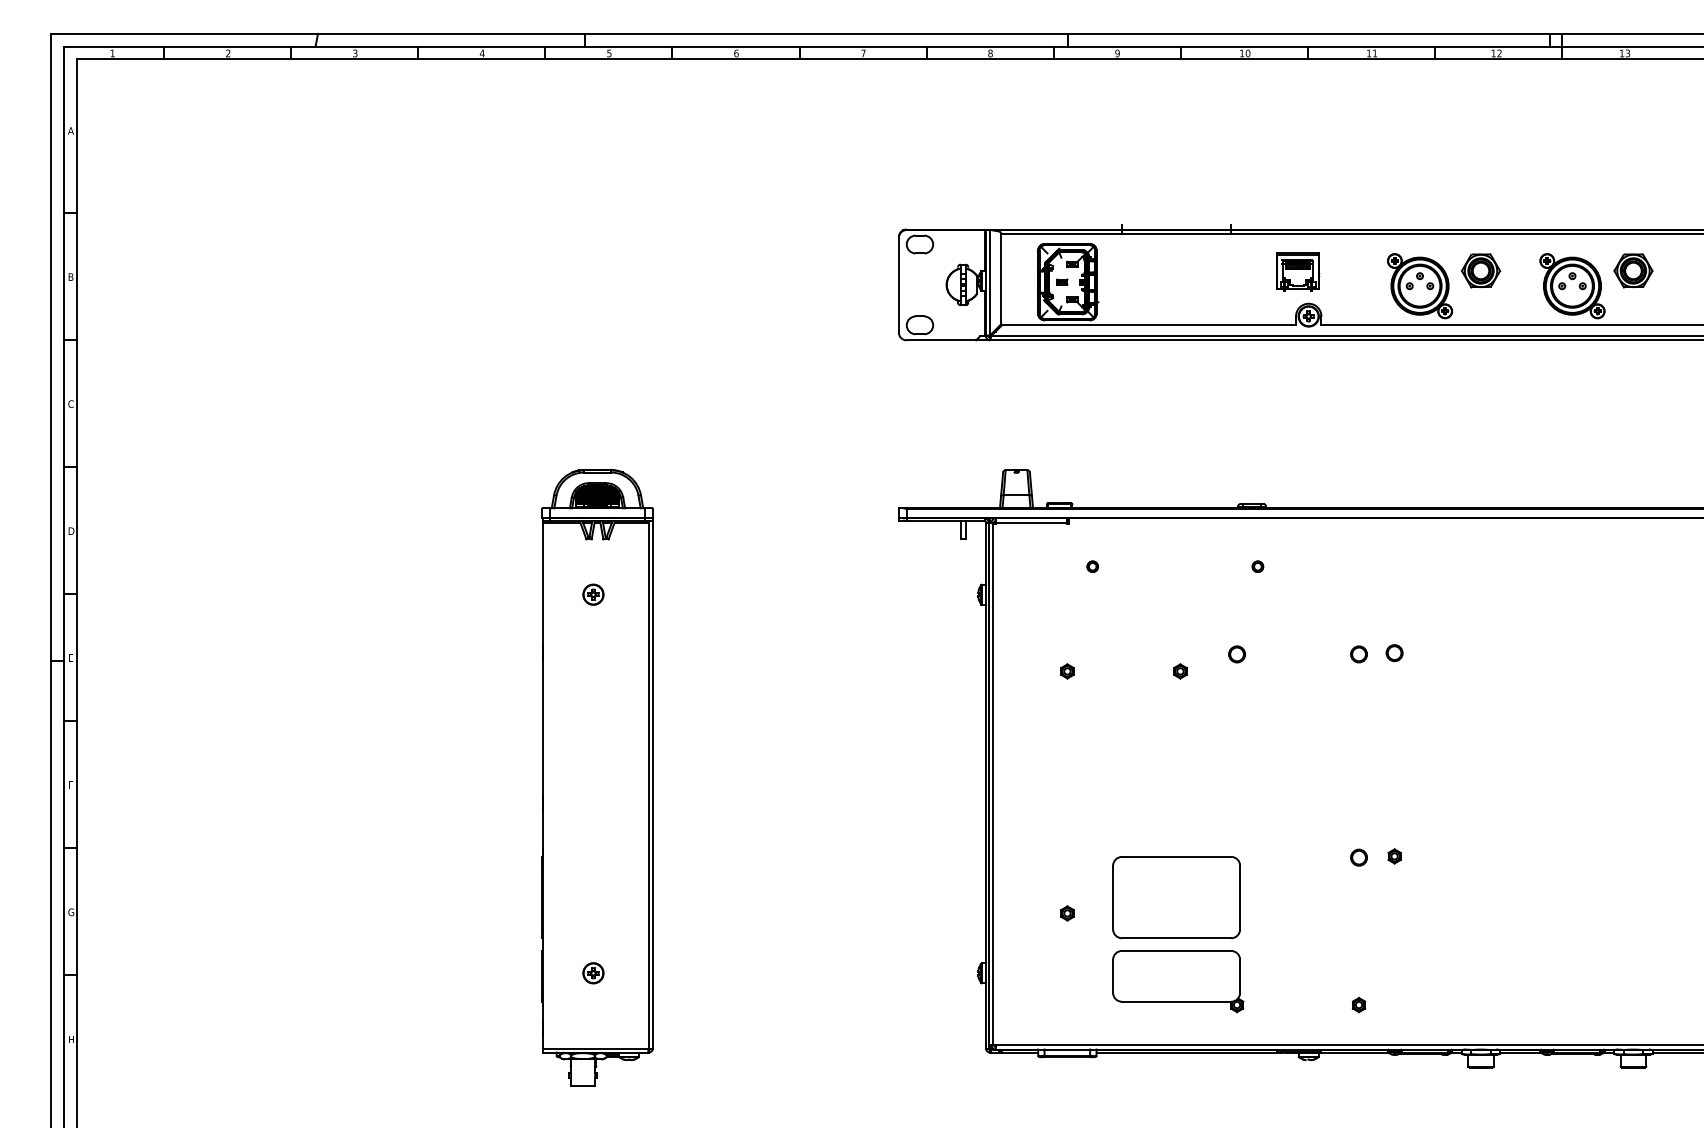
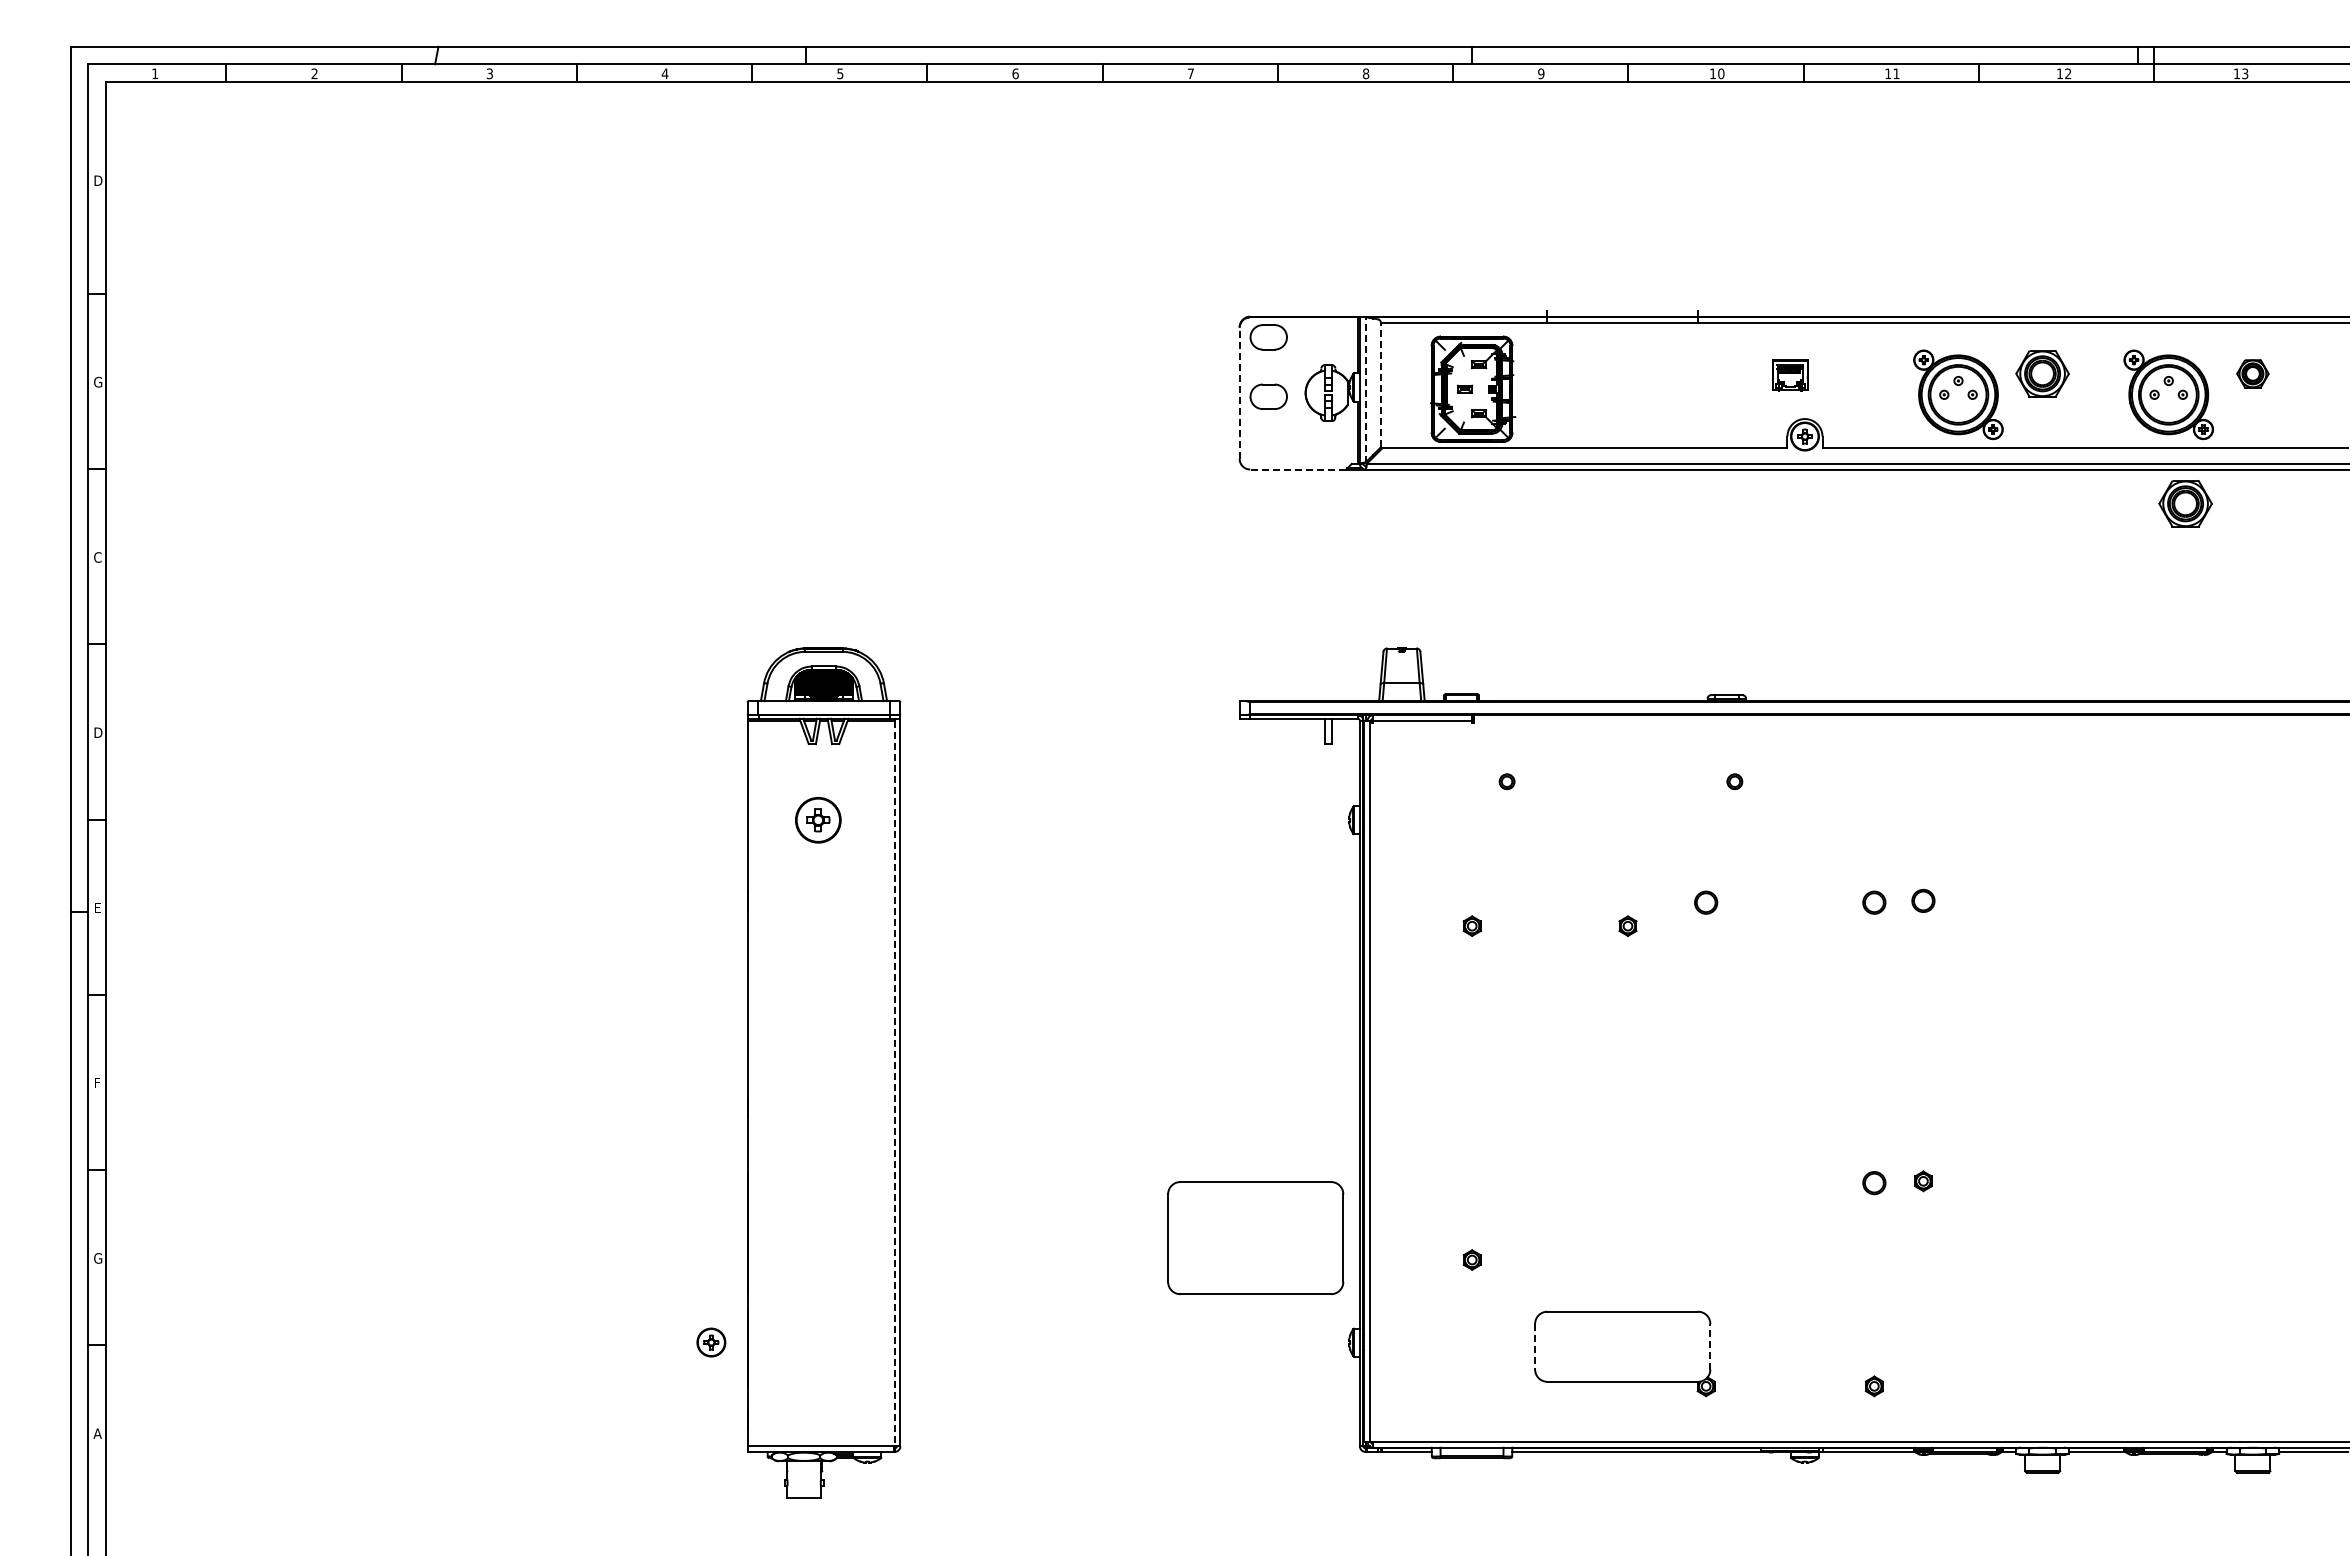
text: (70, 130) -> (97, 180), A -> D
part: (1633, 270) -> (2252, 373), size x0.6
part: (1298, 272) -> (1790, 375), size x0.6
text: (71, 276) -> (98, 381), B -> G
line: (1000, 278) -> (1380, 384), solid -> dashed
line: (990, 283) -> (1365, 390), solid -> dashed
line: (898, 285) -> (1239, 393), solid -> dashed
part: (919, 325) -> (1268, 396), moved
line: (940, 340) -> (1297, 469), solid -> dashed
part: (1584, 364) -> (2185, 503), added
part: (593, 594) -> (818, 820), size x1.6
line: (648, 785) -> (894, 1083), solid -> dashed
part: (1176, 897) -> (1255, 1238), moved
part: (593, 973) -> (711, 1342), moved
line: (1113, 976) -> (1535, 1346), solid -> dashed
line: (1240, 976) -> (1710, 1346), solid -> dashed
text: (70, 1039) -> (97, 1433), H -> A

